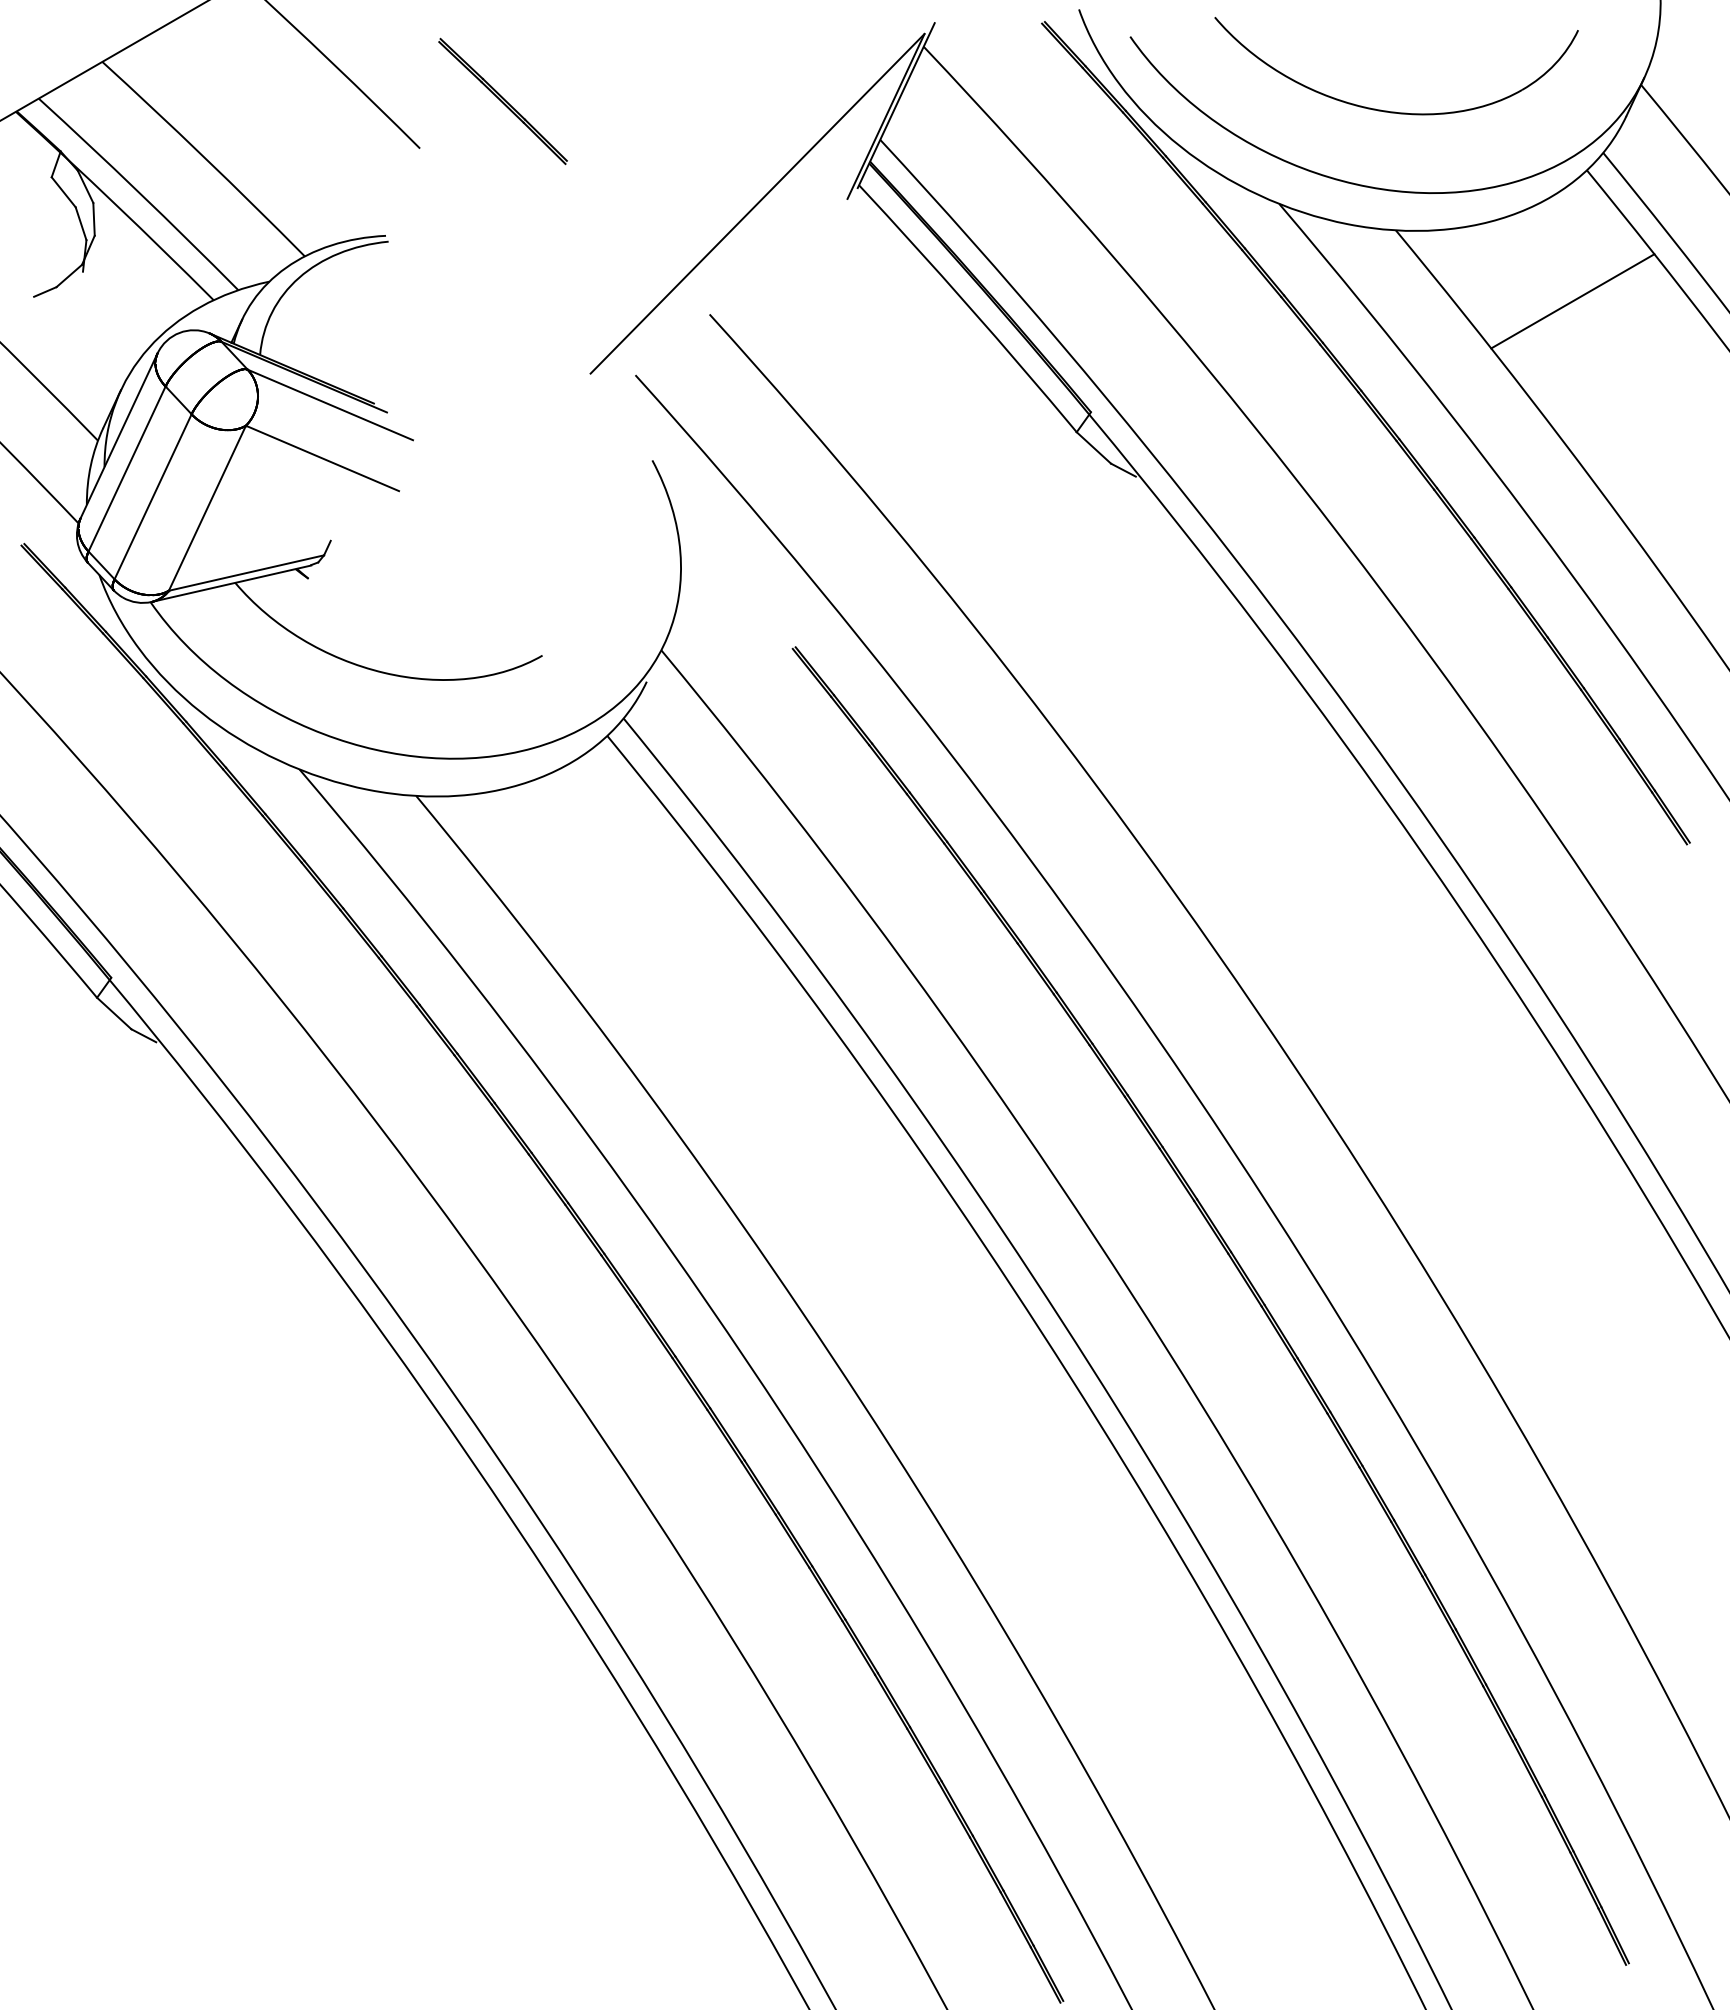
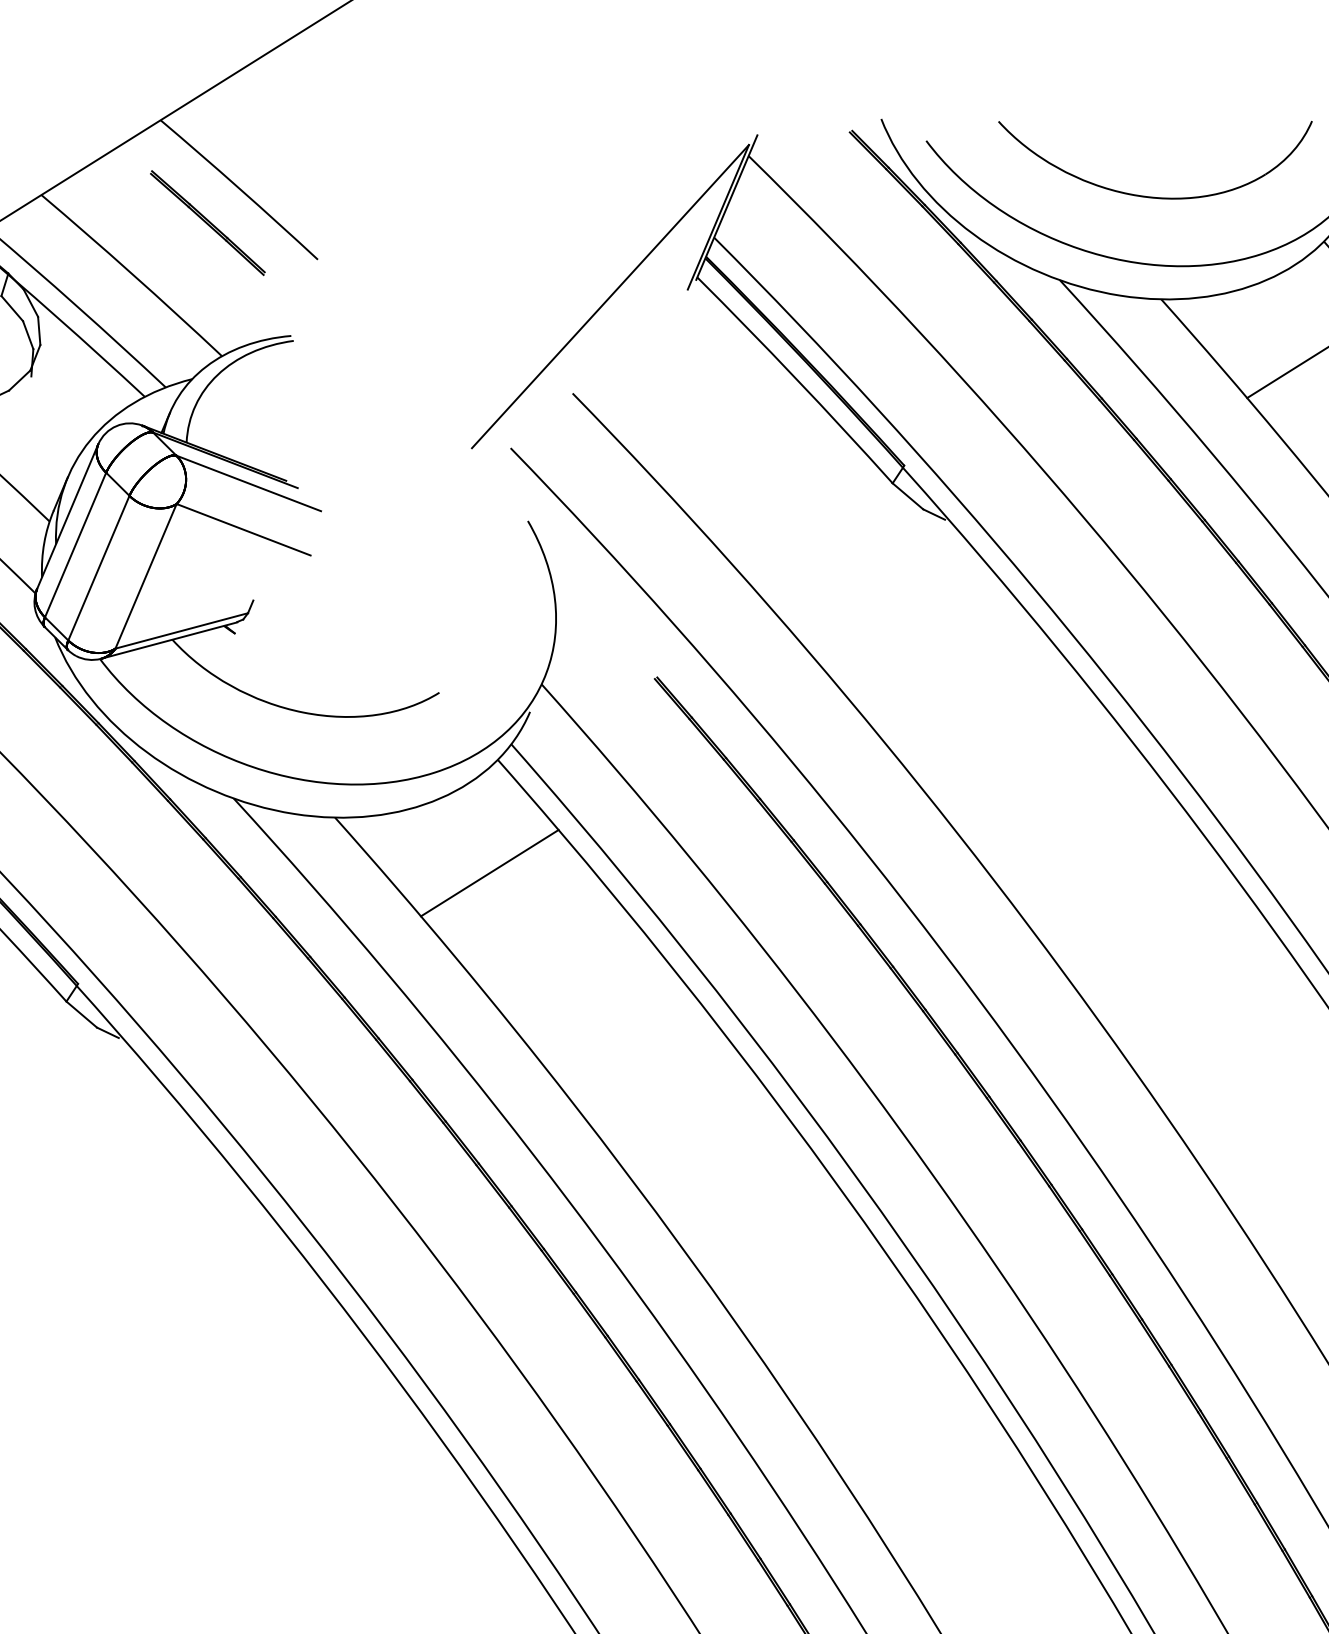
part: (502, 101) -> (207, 223), moved
line: (592, 866) -> (489, 872), added

